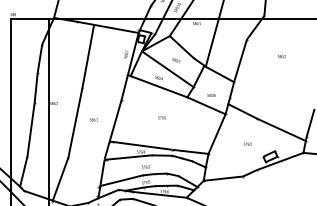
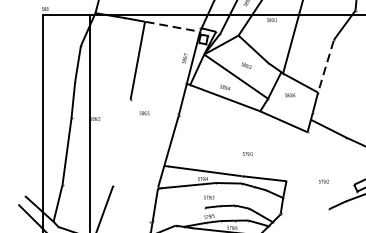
line: (116, 28) -> (172, 26), solid -> dashed
line: (240, 61) -> (325, 67), solid -> dashed
text: (211, 95) -> (290, 95), moved
text: (162, 117) -> (248, 153), moved
text: (93, 119) -> (144, 112), moved
line: (75, 122) -> (122, 142), removed
line: (216, 133) -> (296, 156), removed
text: (247, 143) -> (323, 180), moved
line: (223, 178) -> (304, 211), removed
line: (121, 180) -> (178, 214), removed

